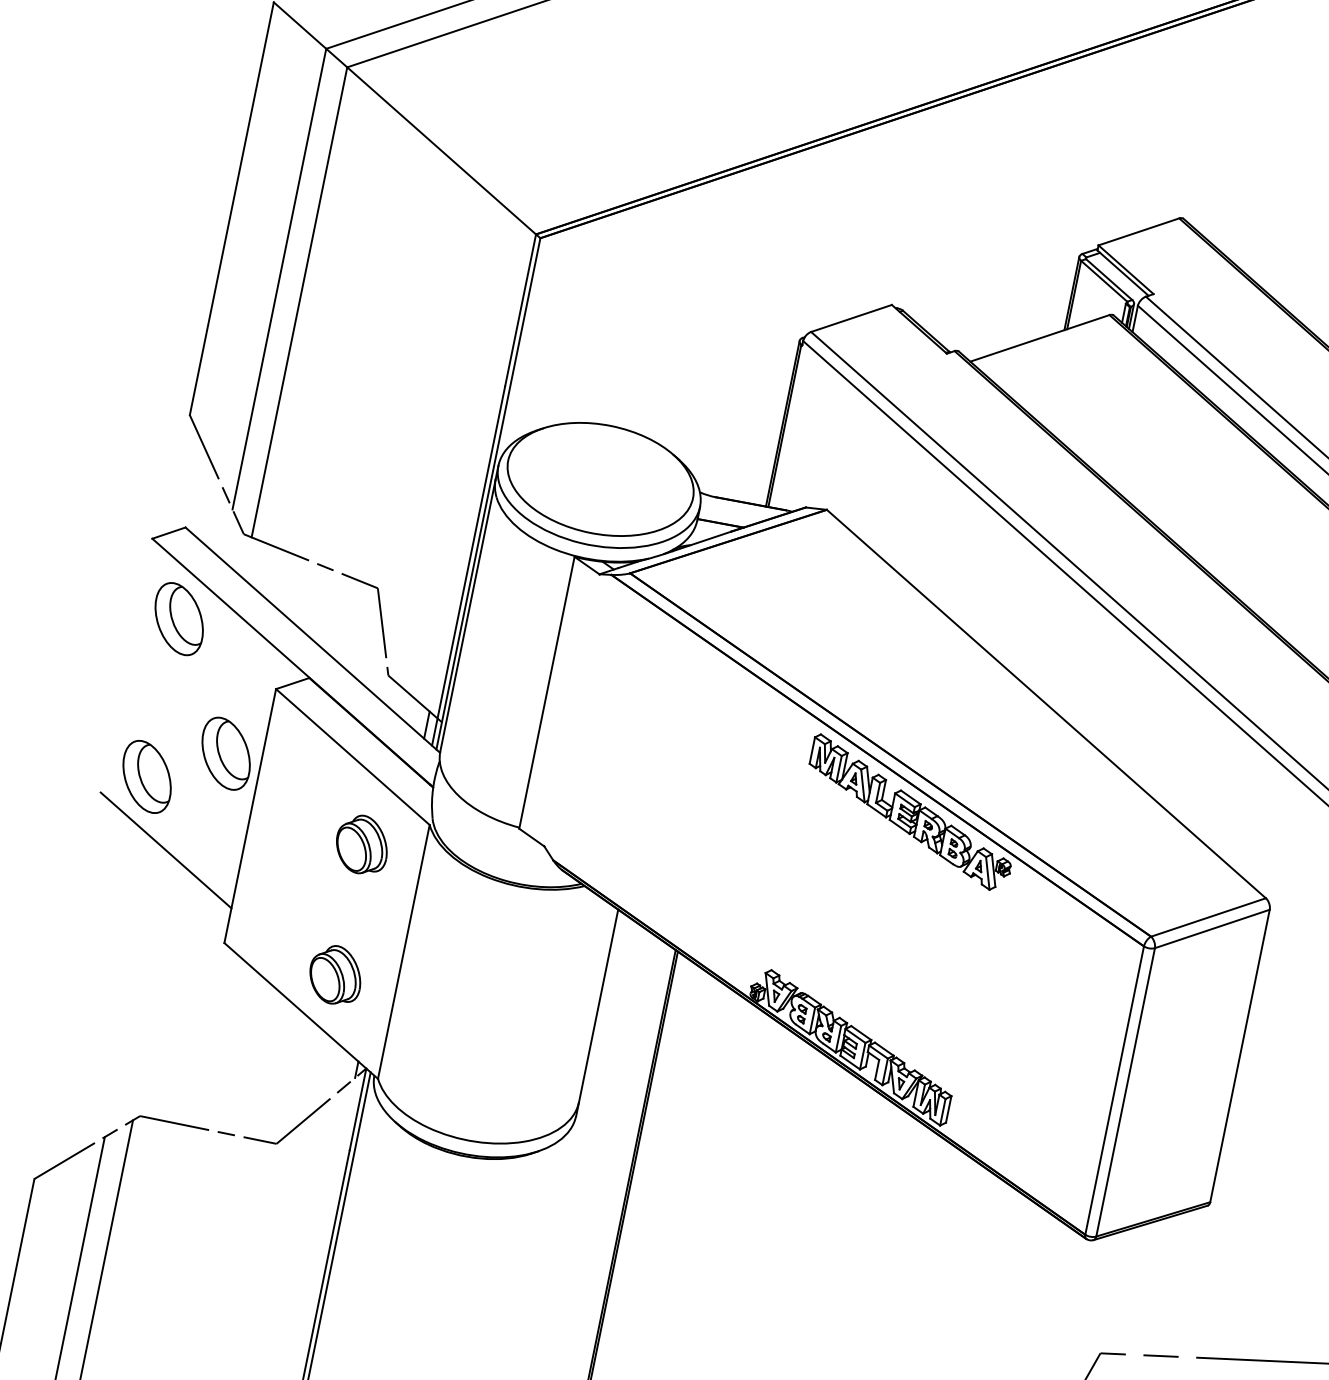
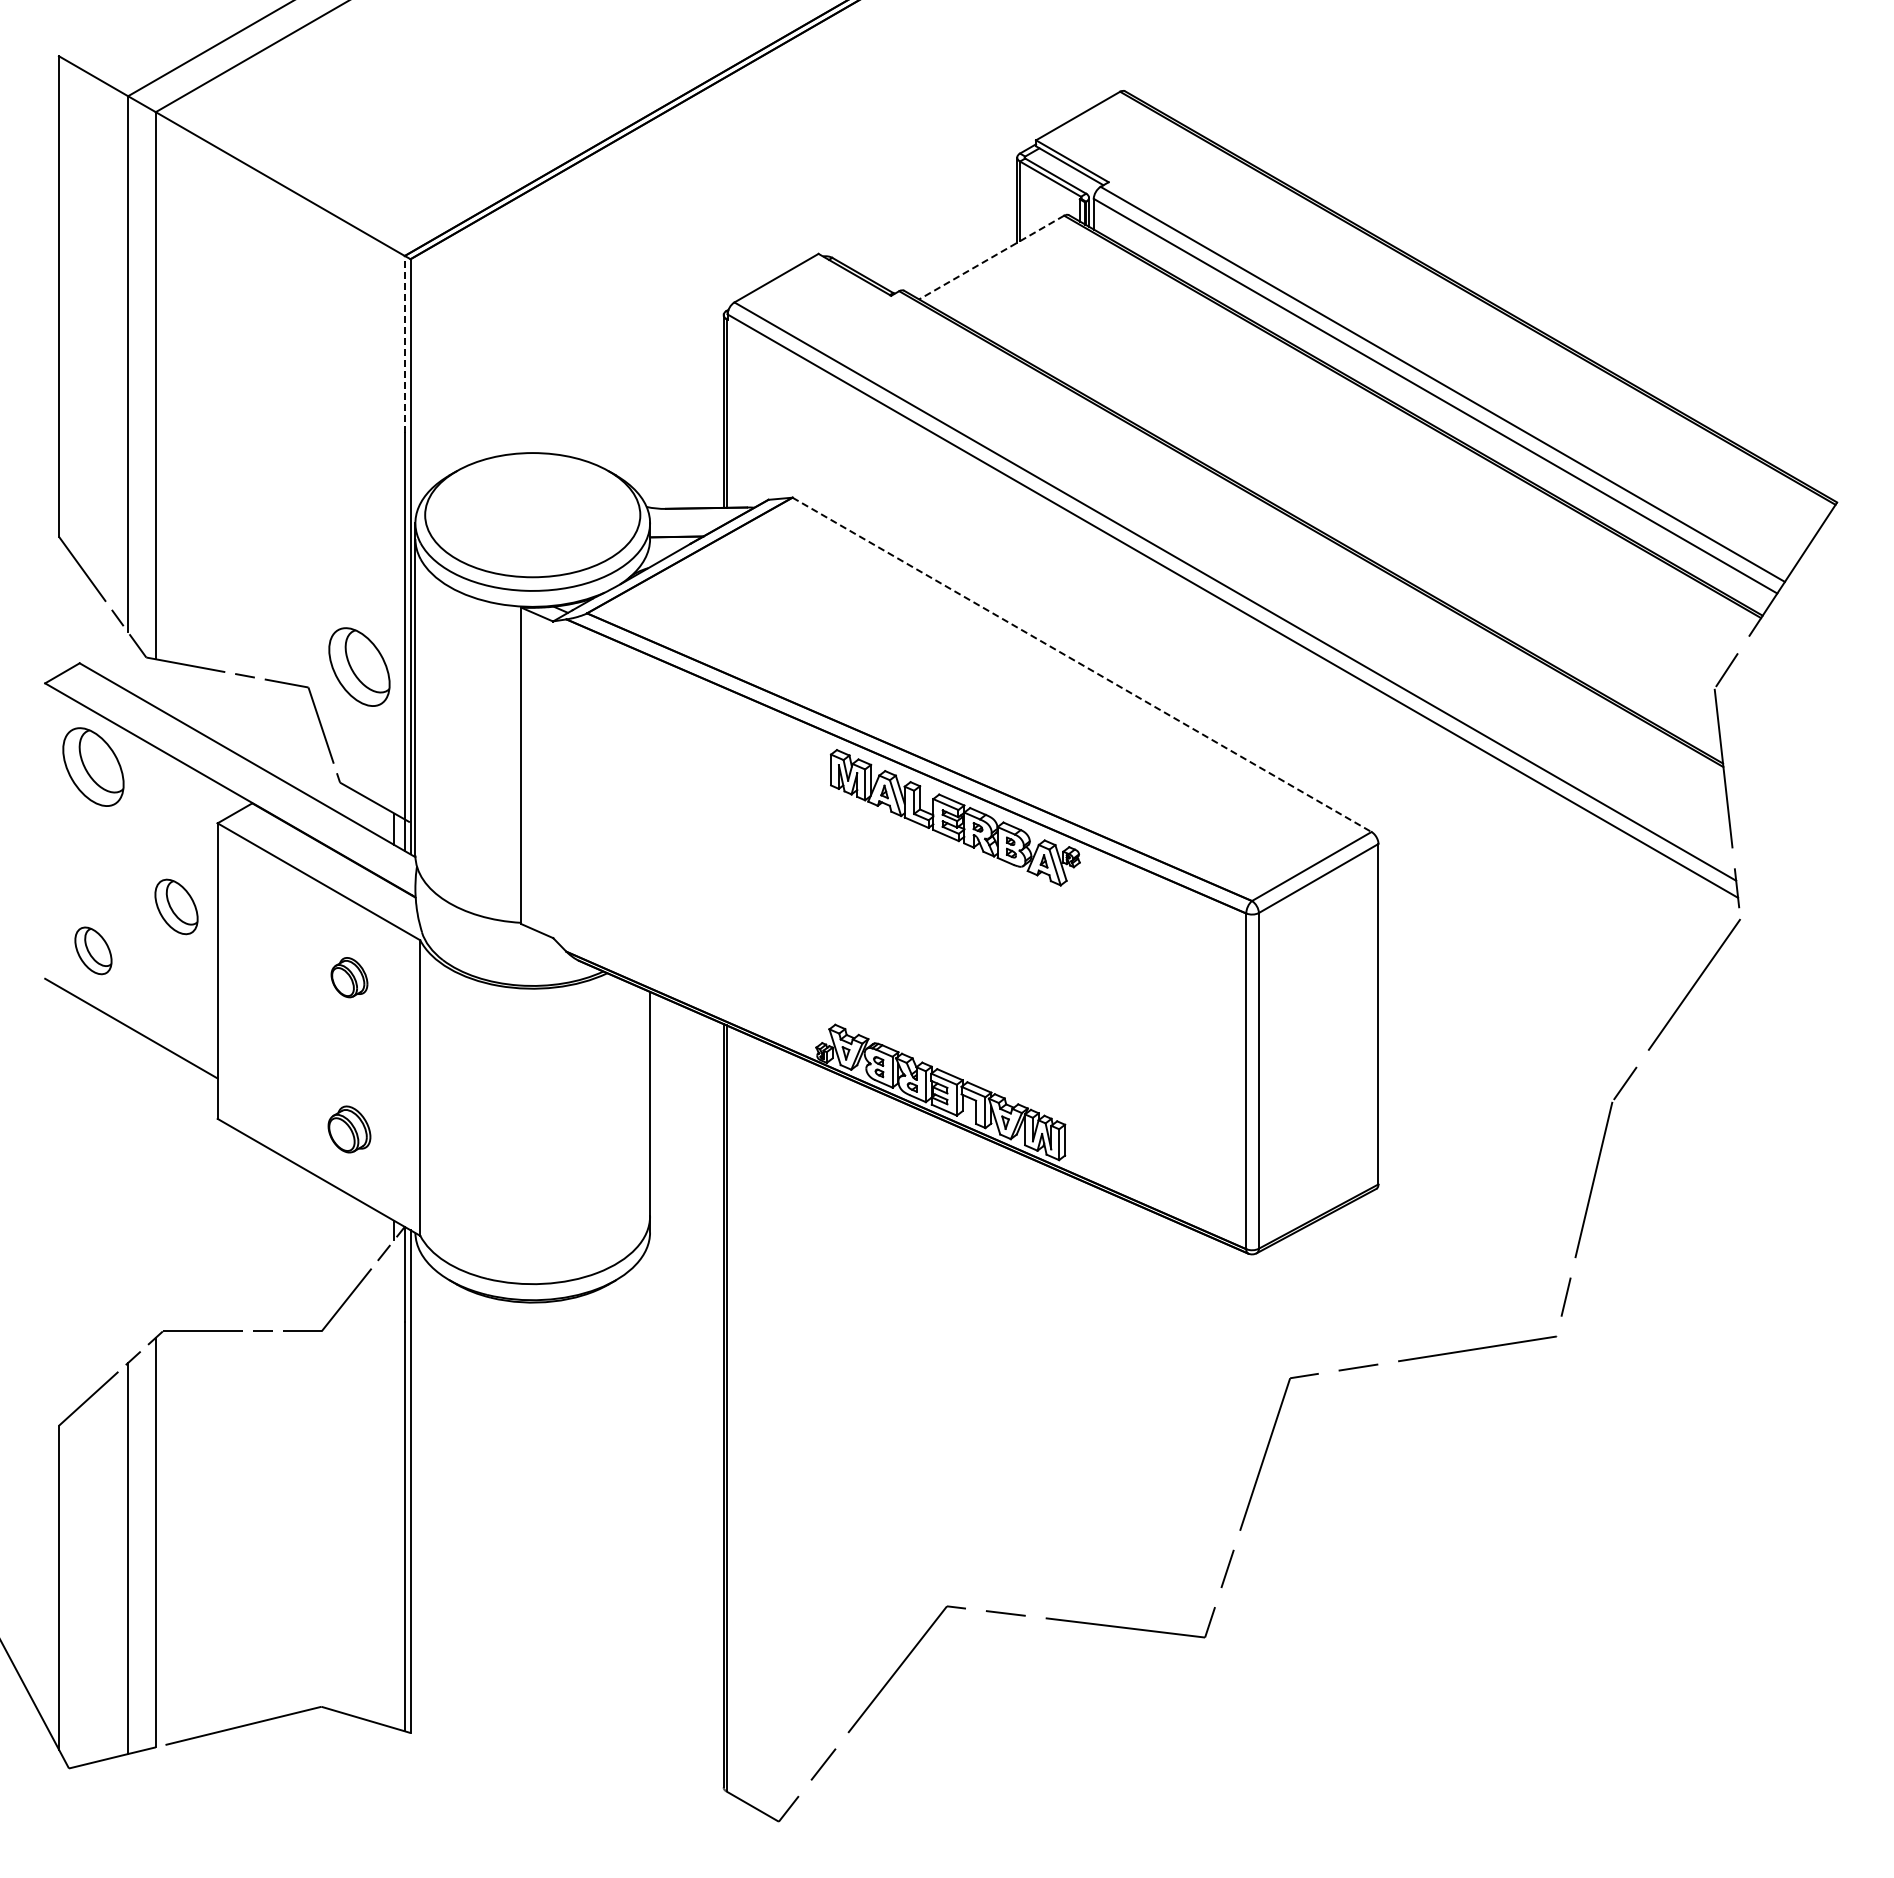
line: (520, 309) -> (404, 343), solid -> dashed
line: (1039, 338) -> (991, 257), solid -> dashed
part: (425, 579) -> (359, 666), added
line: (1046, 704) -> (1082, 665), solid -> dashed
part: (226, 753) -> (176, 906), size x0.7
part: (147, 776) -> (93, 950), size x0.6
part: (362, 844) -> (349, 977), size x0.6
part: (335, 975) -> (349, 1129), size x0.7

